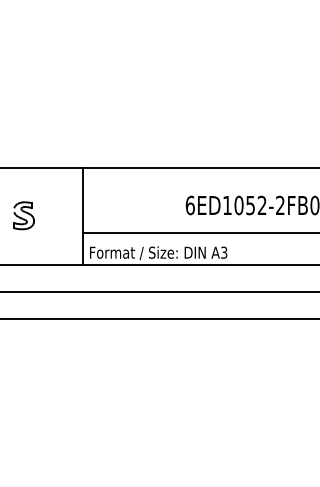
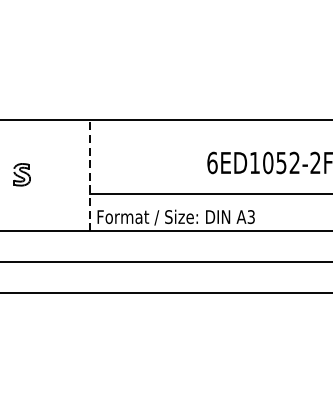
part: (23, 215) -> (21, 174), size x0.7
line: (83, 216) -> (90, 175), solid -> dashed

